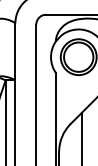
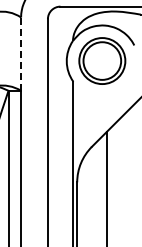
line: (15, 52) -> (21, 54), solid -> dashed

